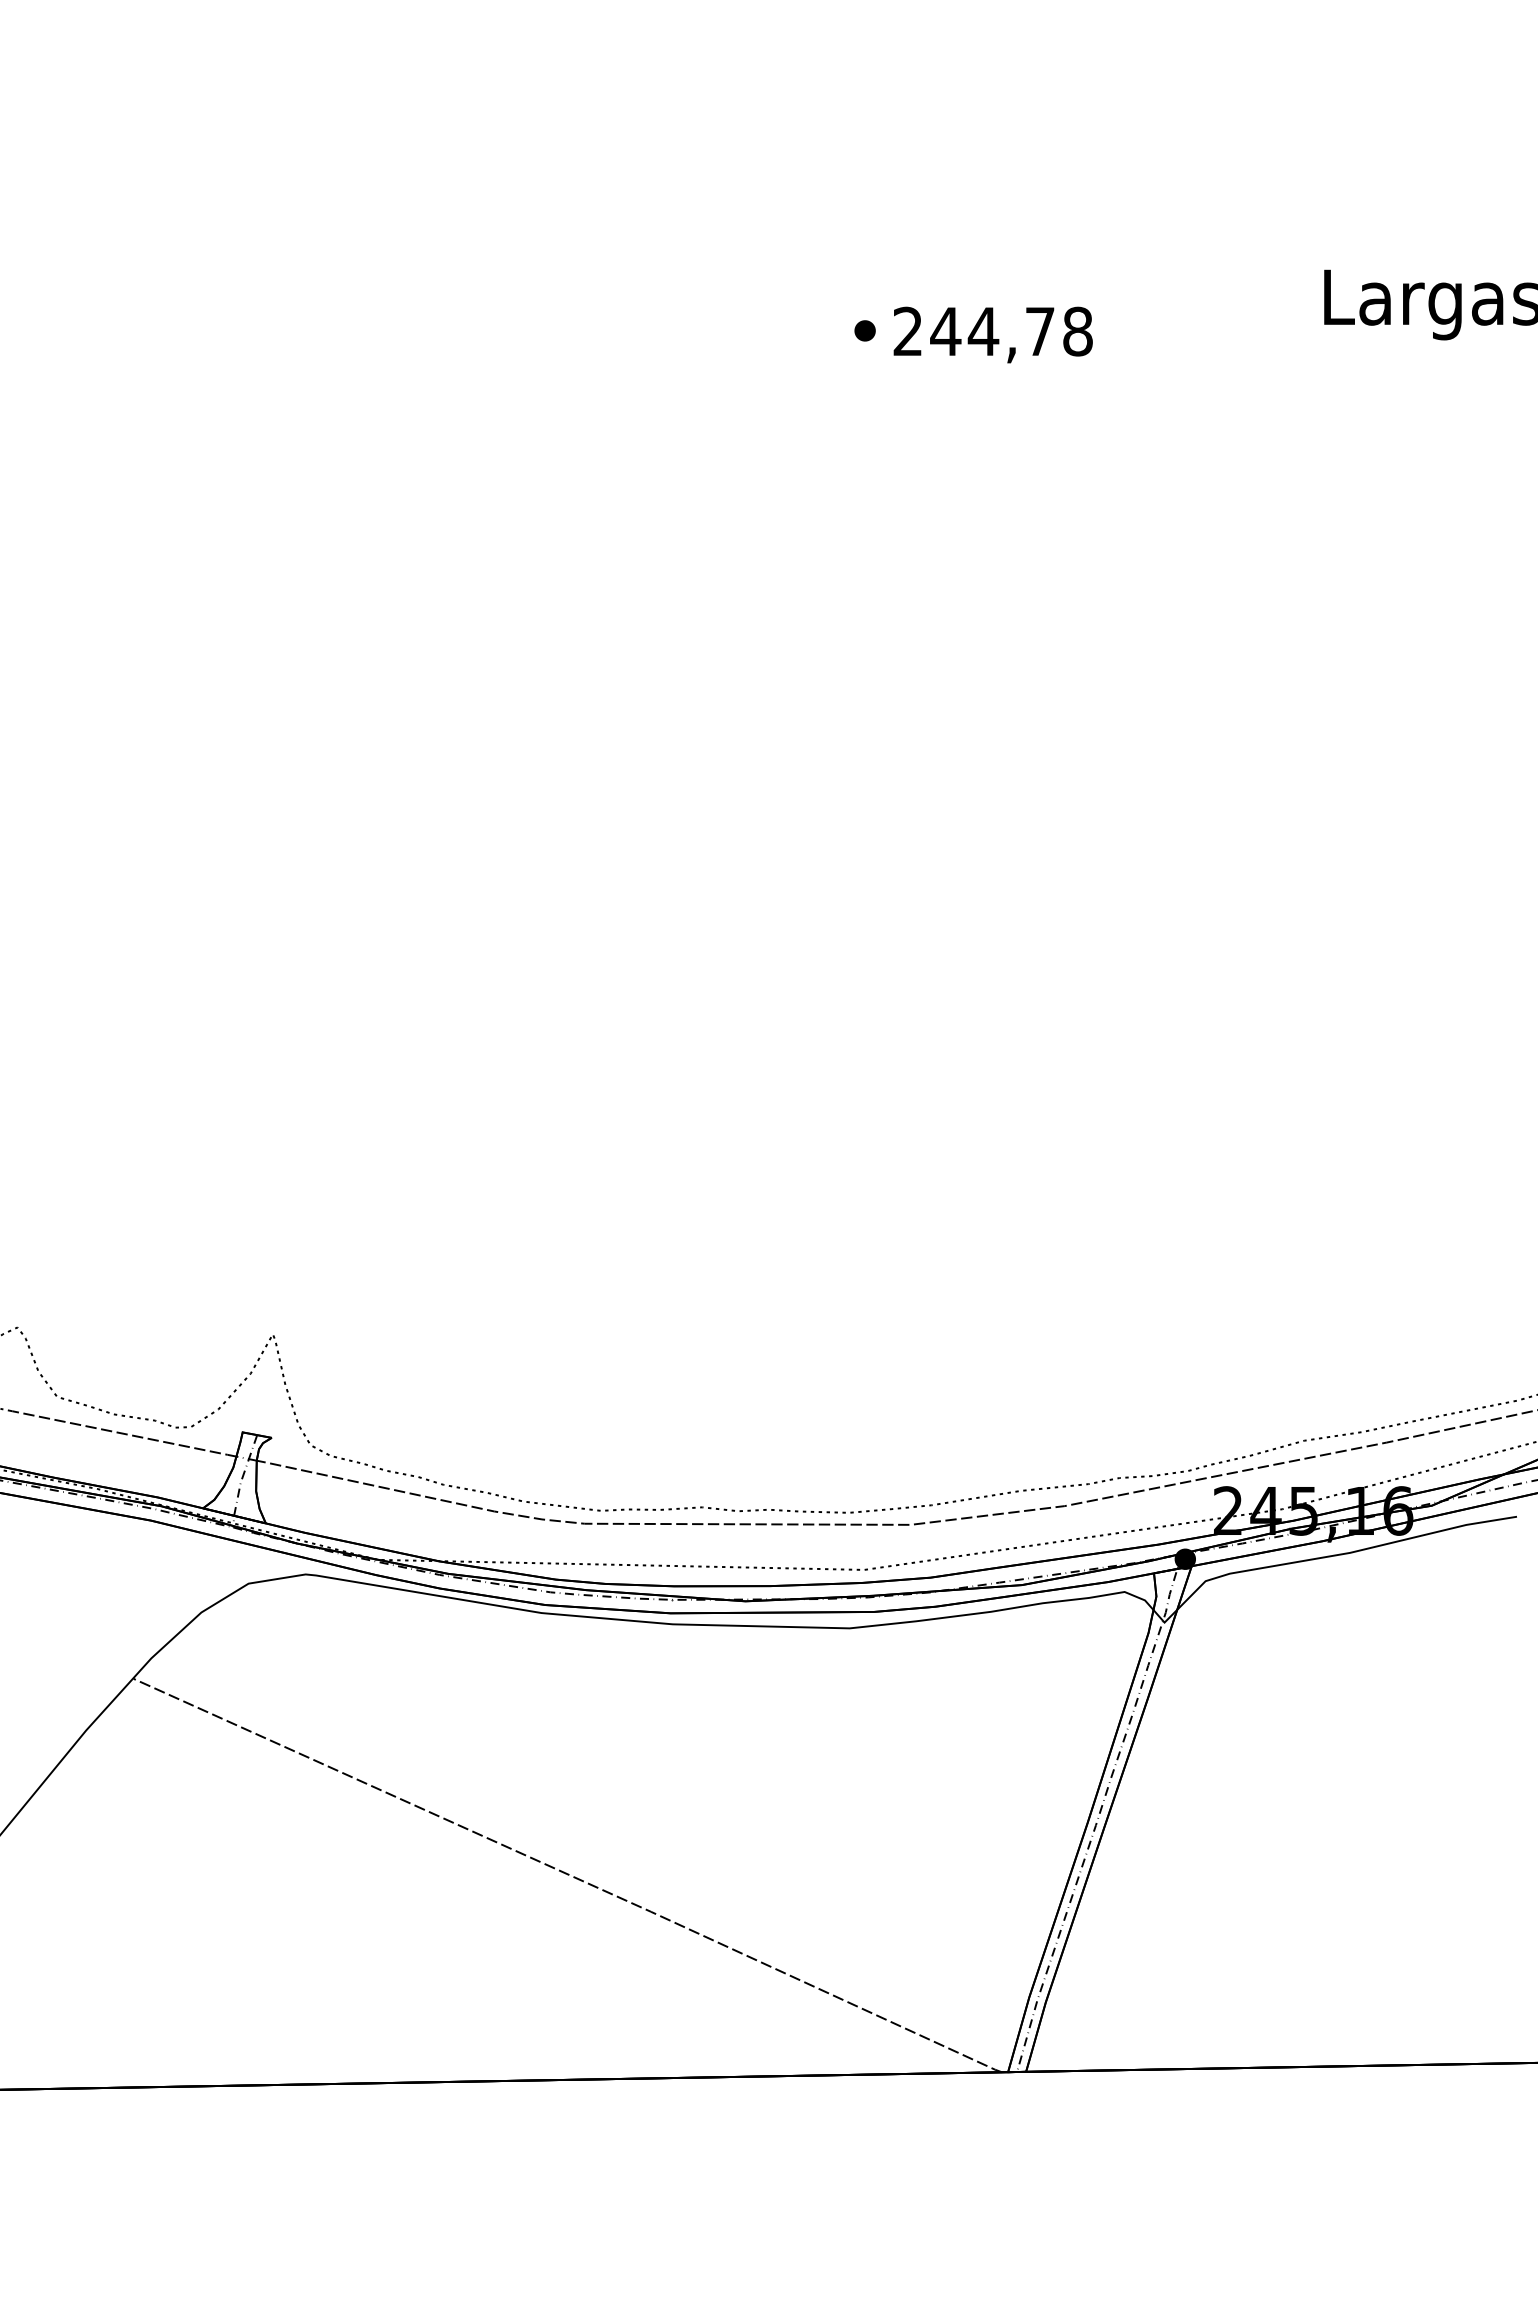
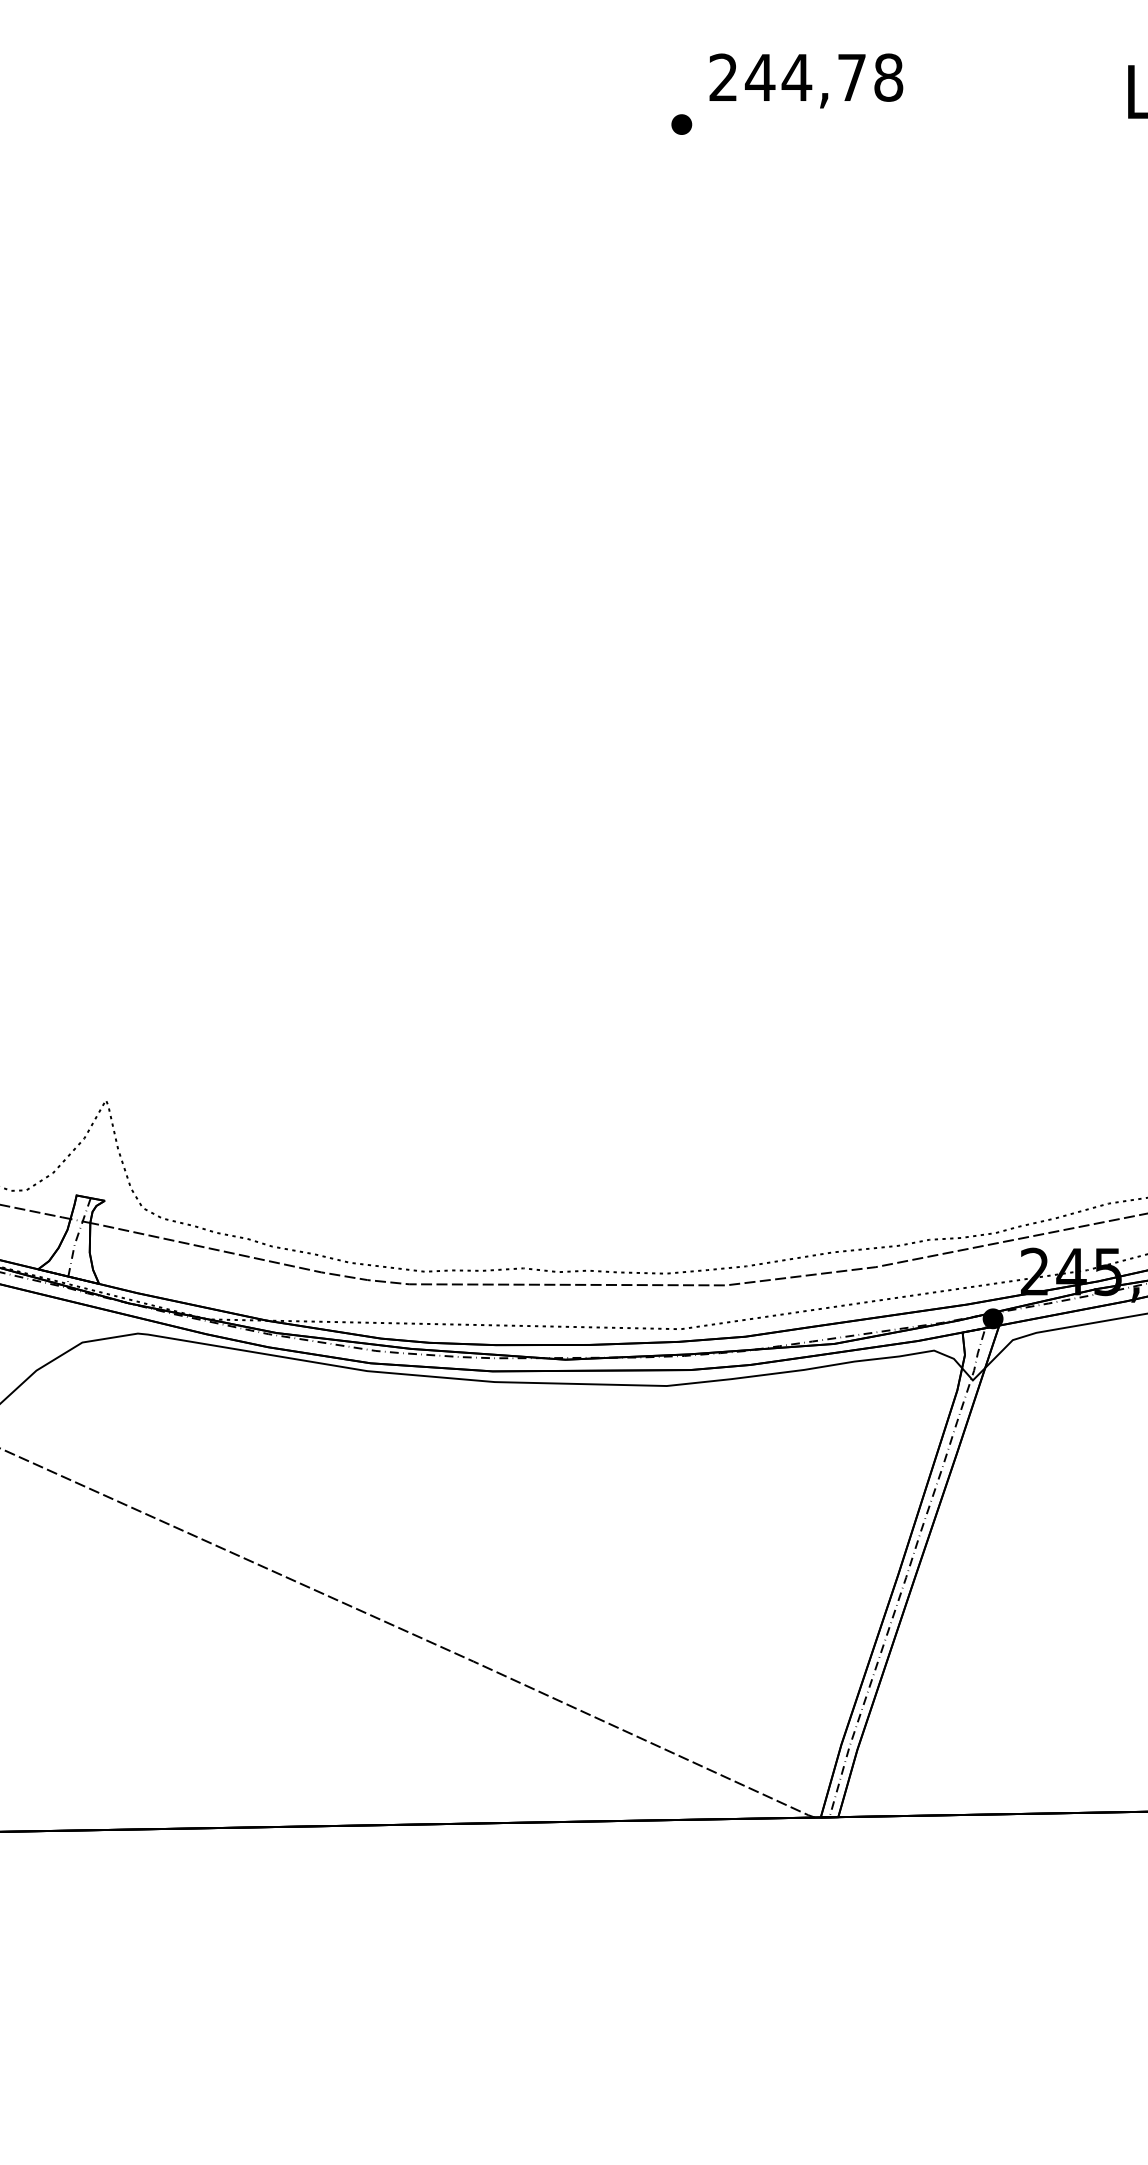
text: (992, 334) -> (805, 80), moved

